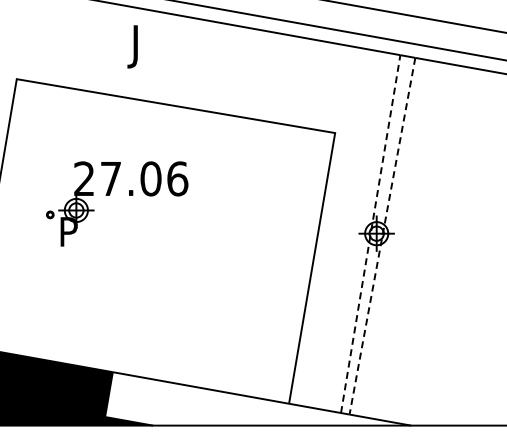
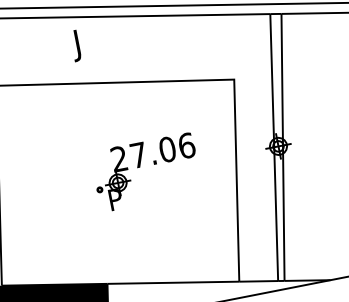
part: (109, 195) -> (139, 167), moved
line: (370, 233) -> (273, 147), dashed -> solid
line: (382, 236) -> (283, 147), dashed -> solid

